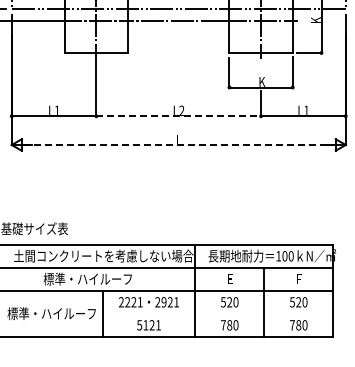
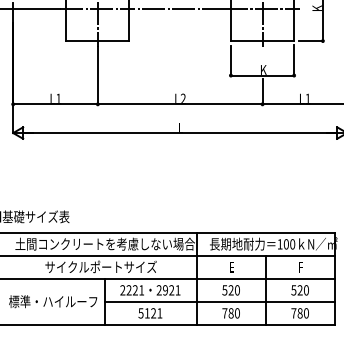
line: (179, 116) -> (180, 104), dashed -> solid
line: (179, 145) -> (180, 133), dashed -> solid
text: (99, 278) -> (100, 266), 標準・ハイルーフ -> サイクルポートサイズ
line: (218, 313) -> (219, 301), added

